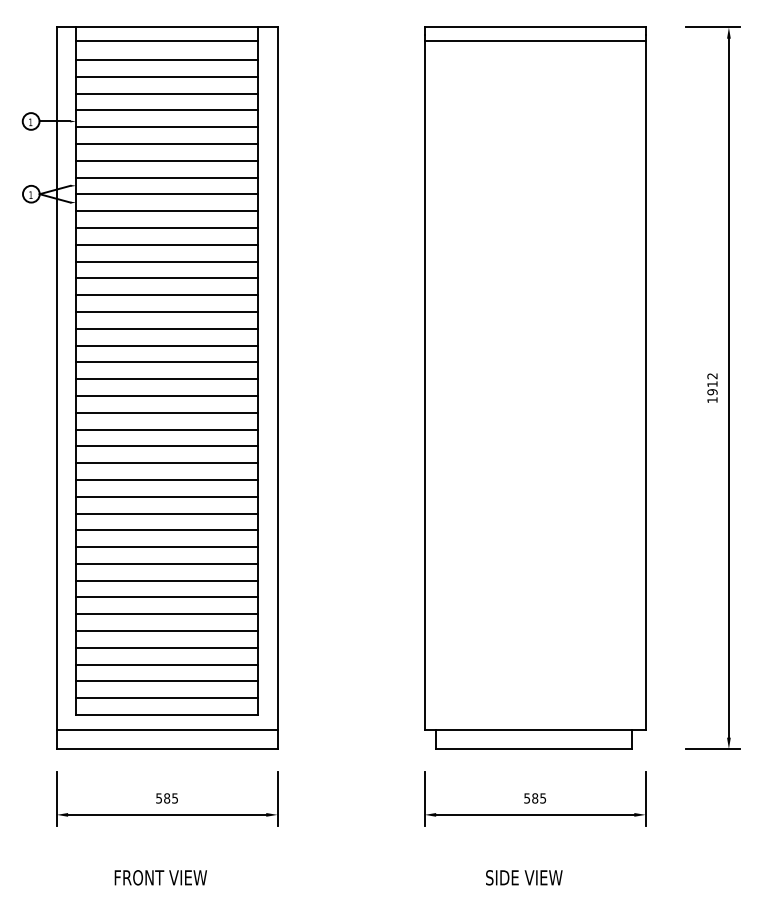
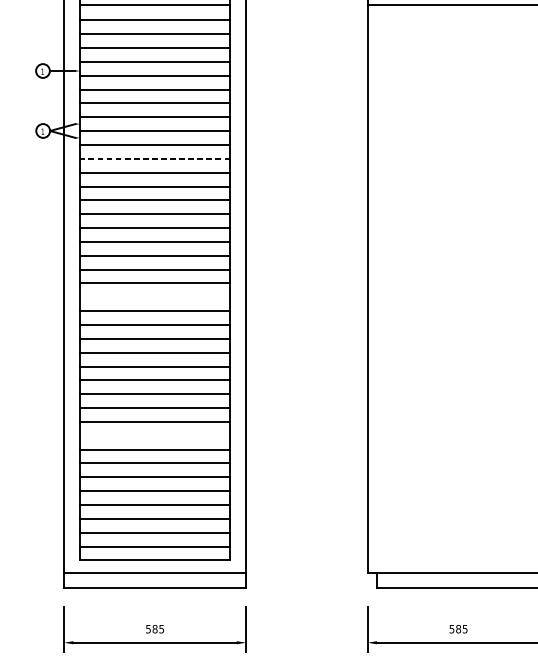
line: (166, 227) -> (154, 158), solid -> dashed
line: (167, 395) -> (155, 296), removed
line: (167, 563) -> (155, 435), removed

